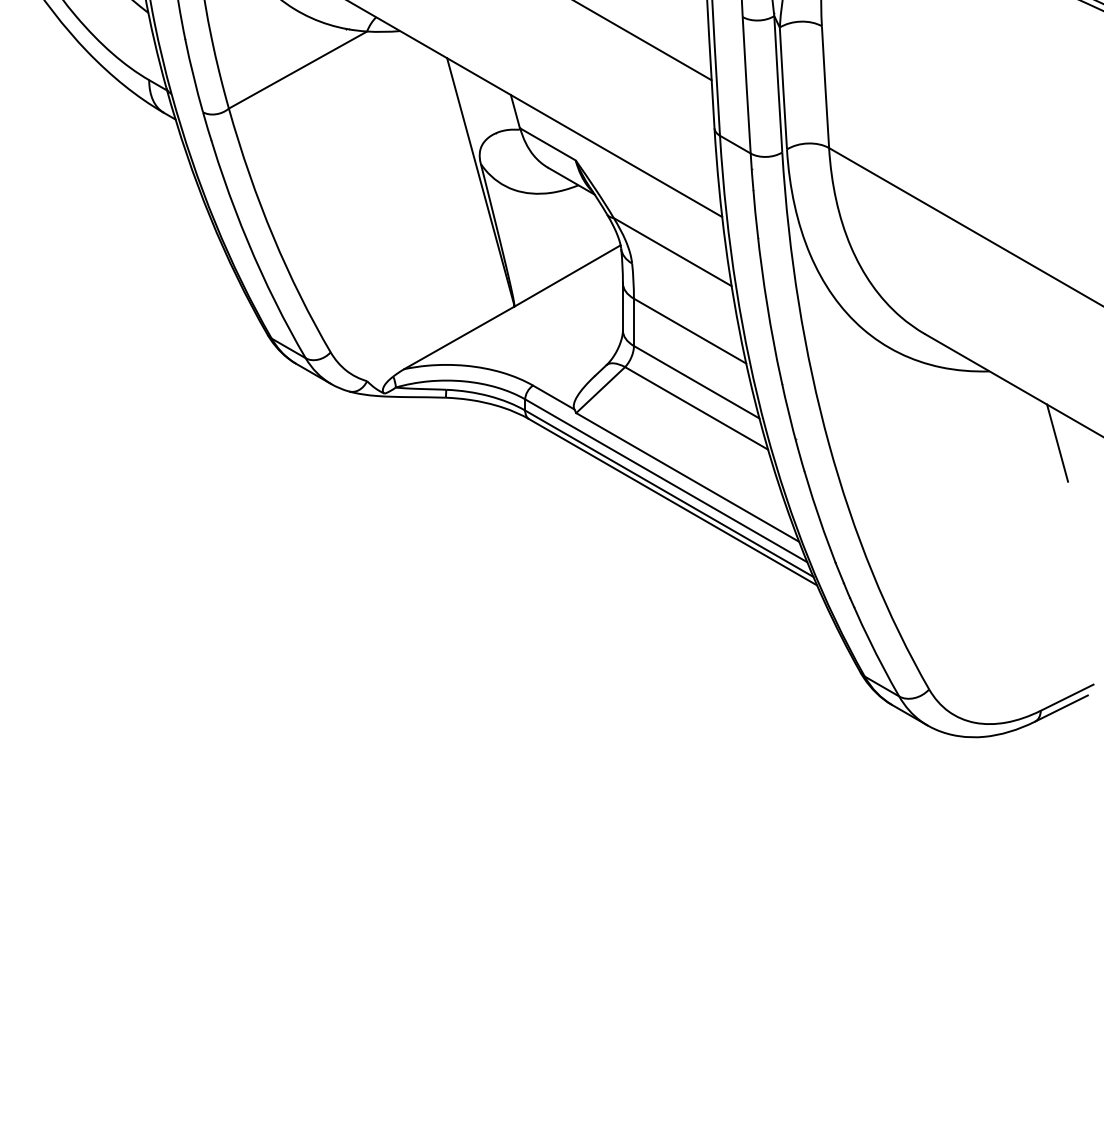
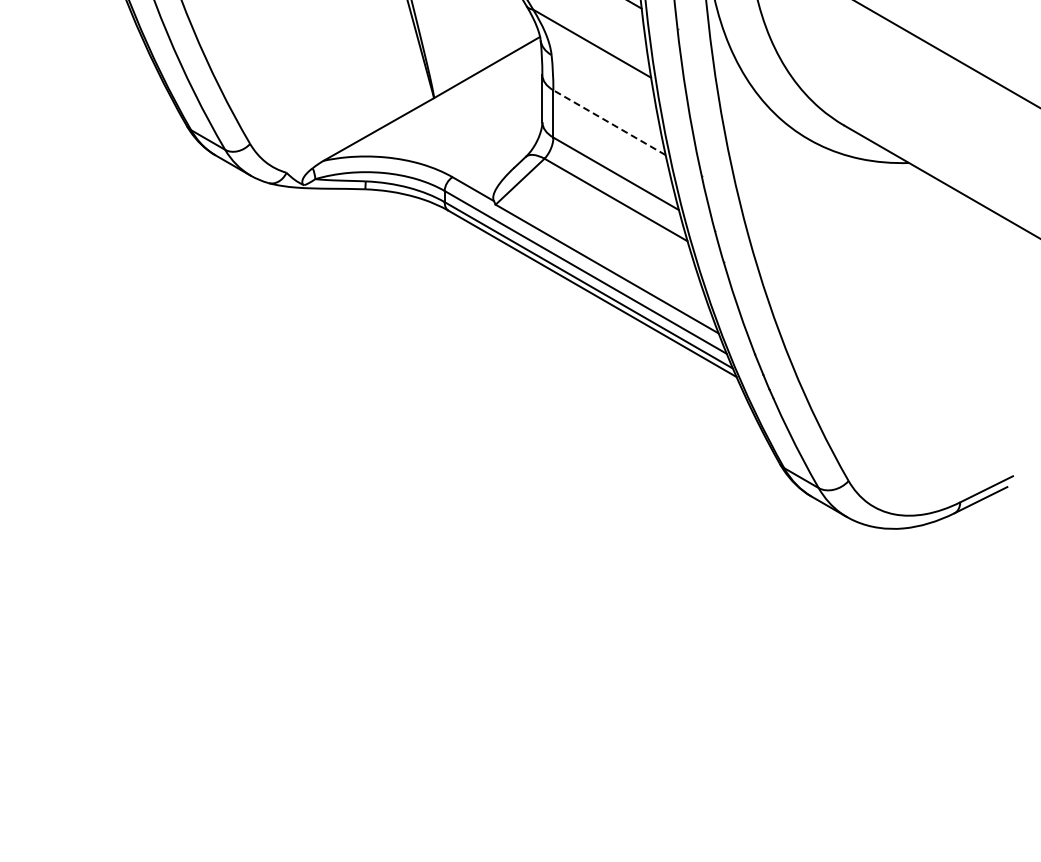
line: (690, 331) -> (609, 123), solid -> dashed
line: (1057, 442) -> (976, 234), removed

